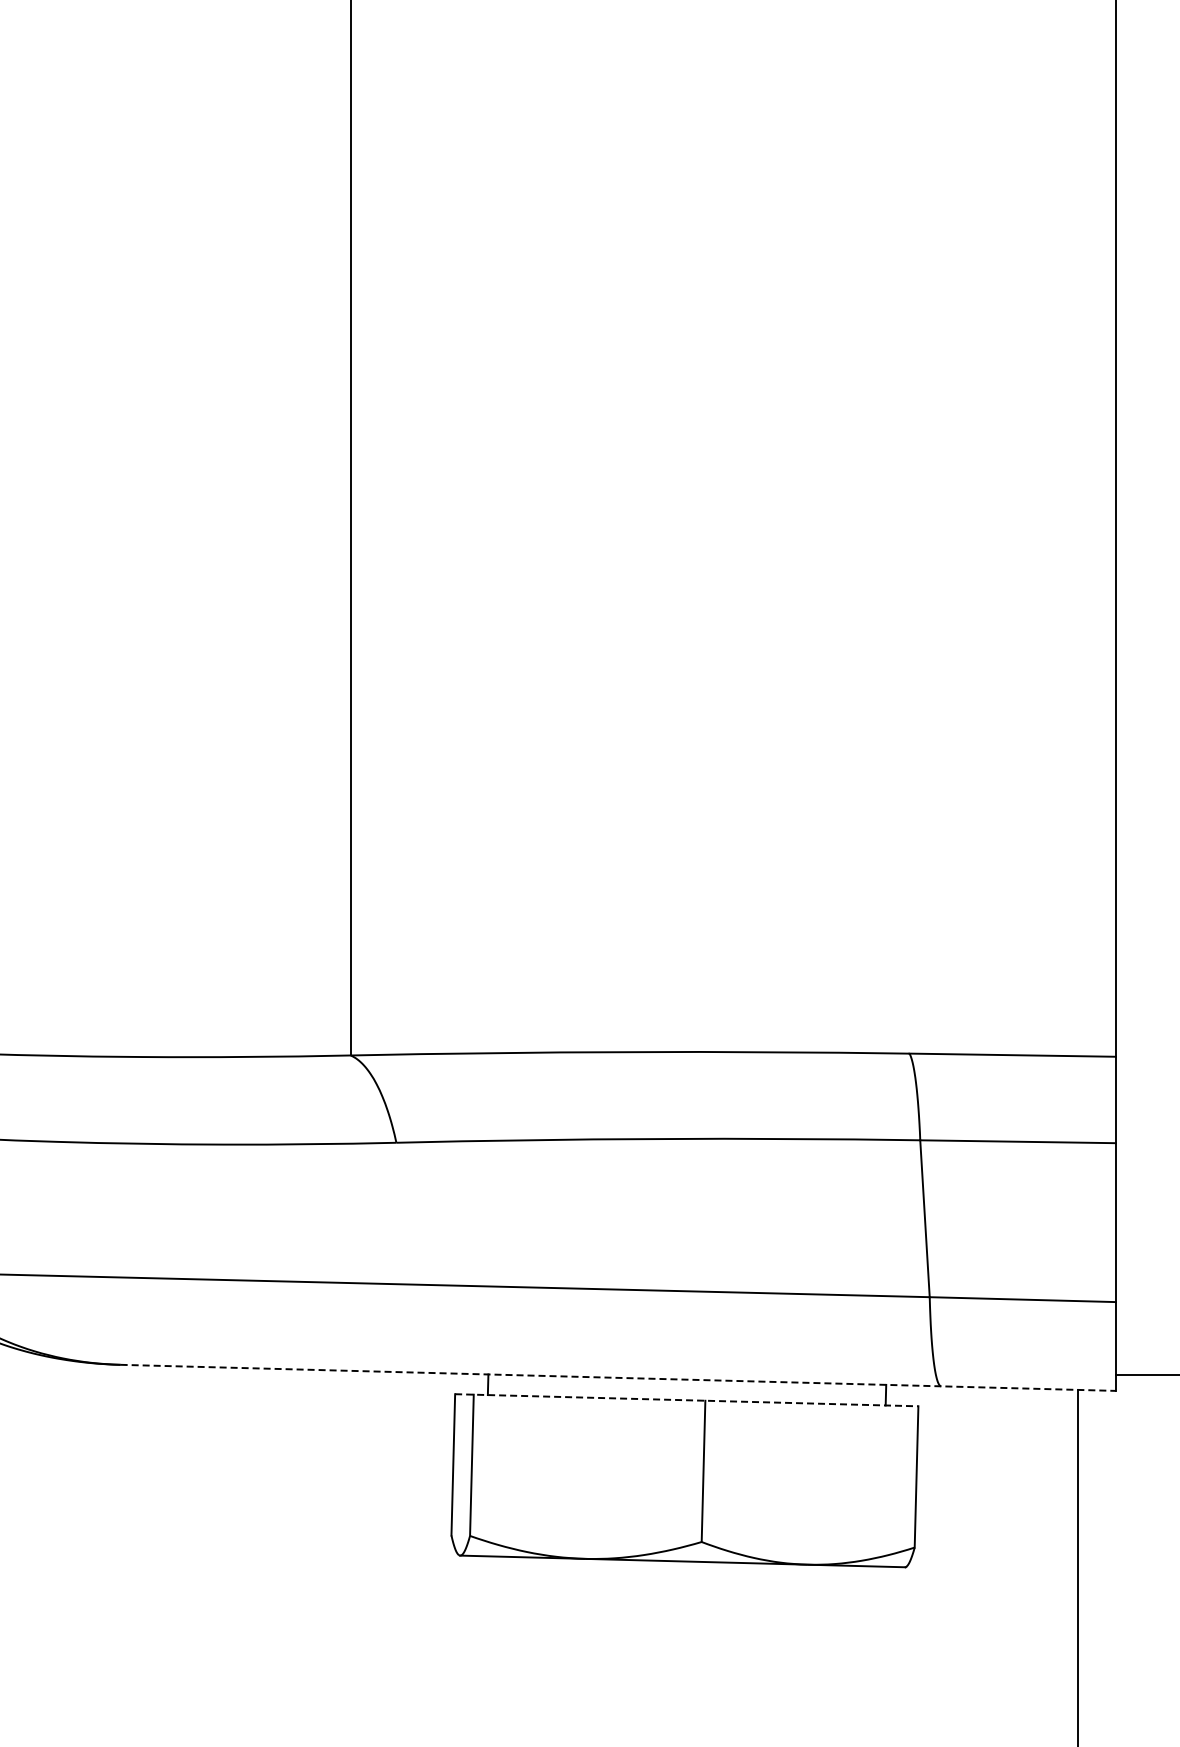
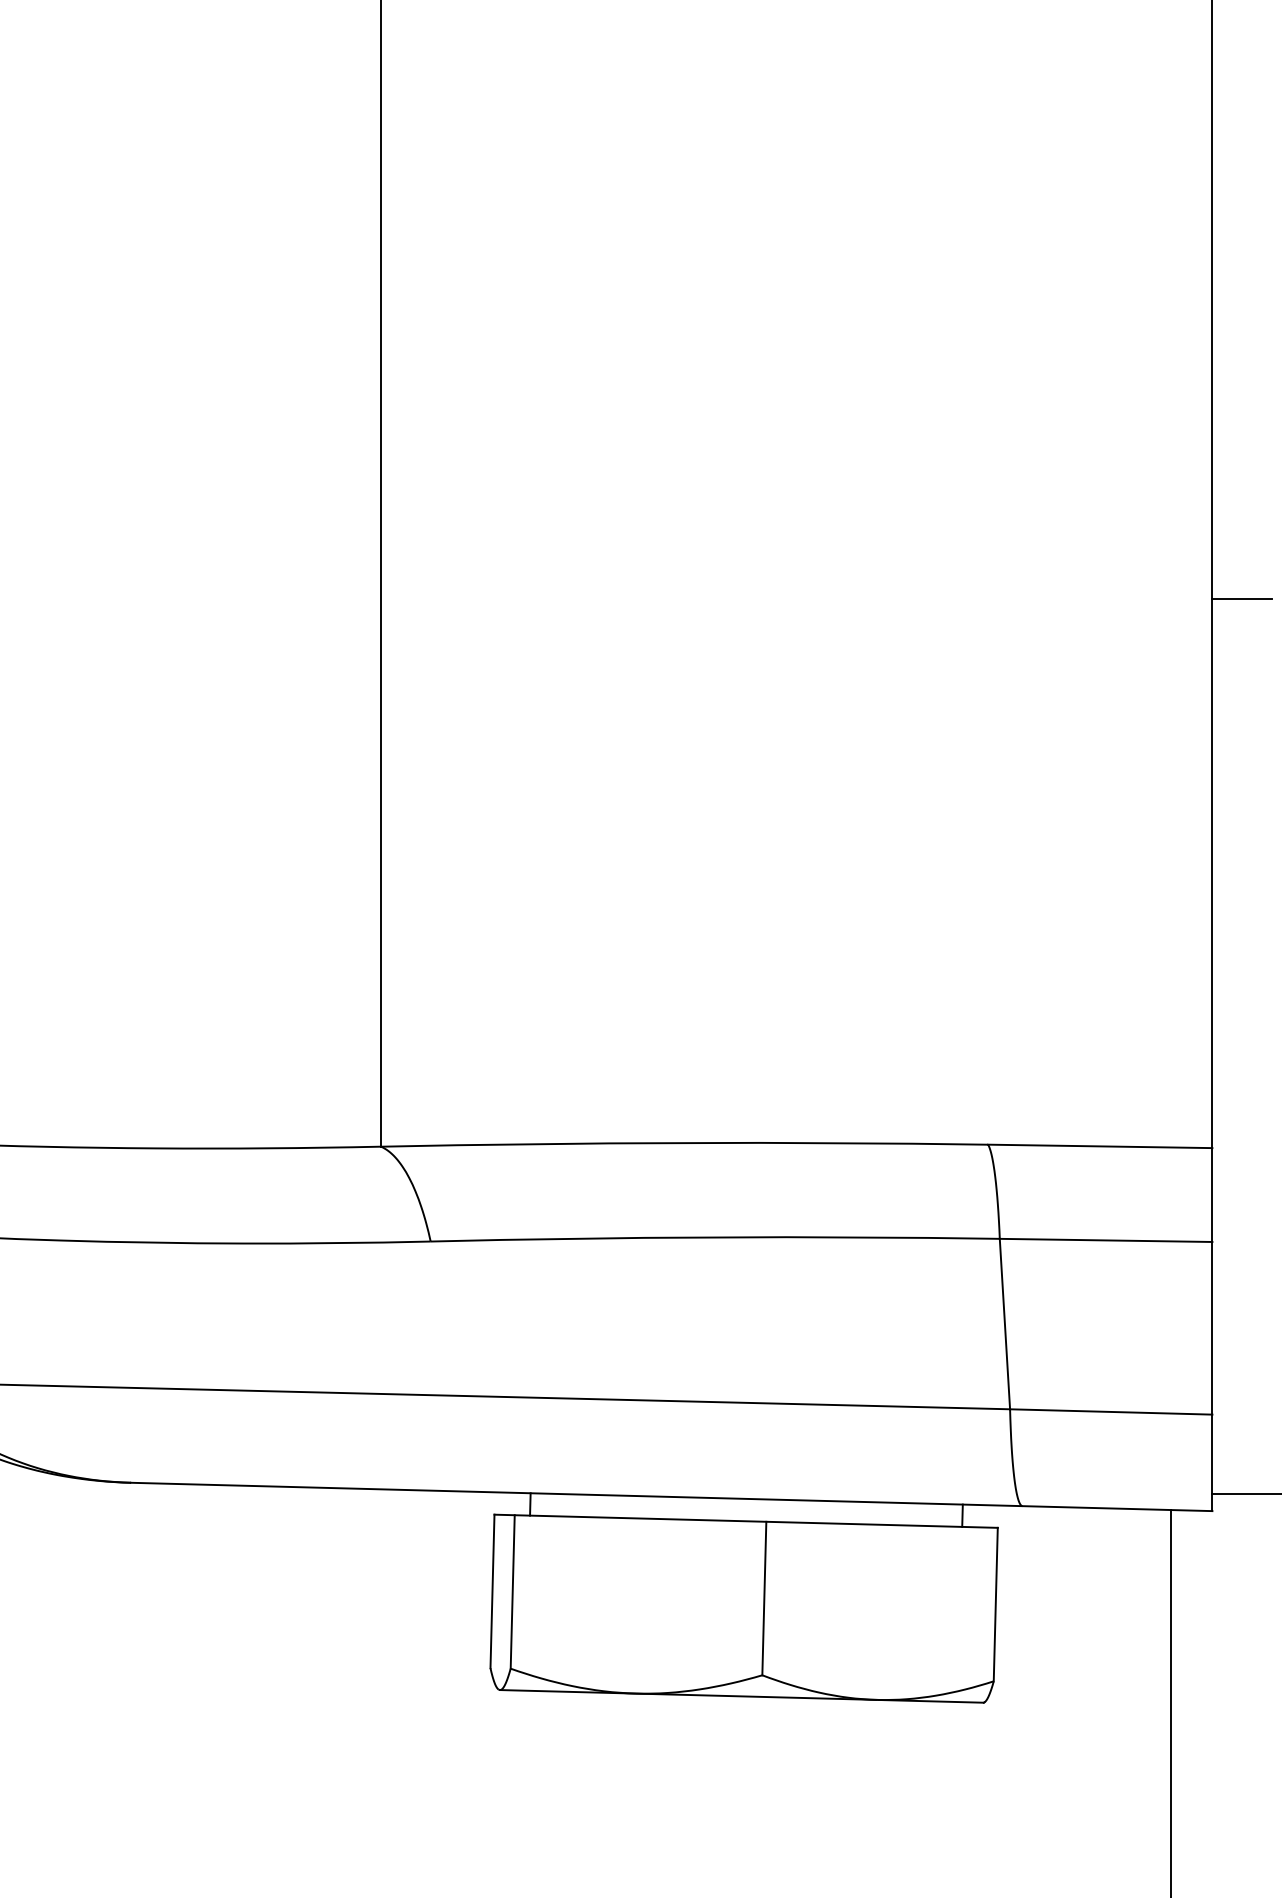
line: (1142, 551) -> (1241, 599), added
line: (618, 1377) -> (671, 1496), dashed -> solid
line: (686, 1400) -> (745, 1521), dashed -> solid

